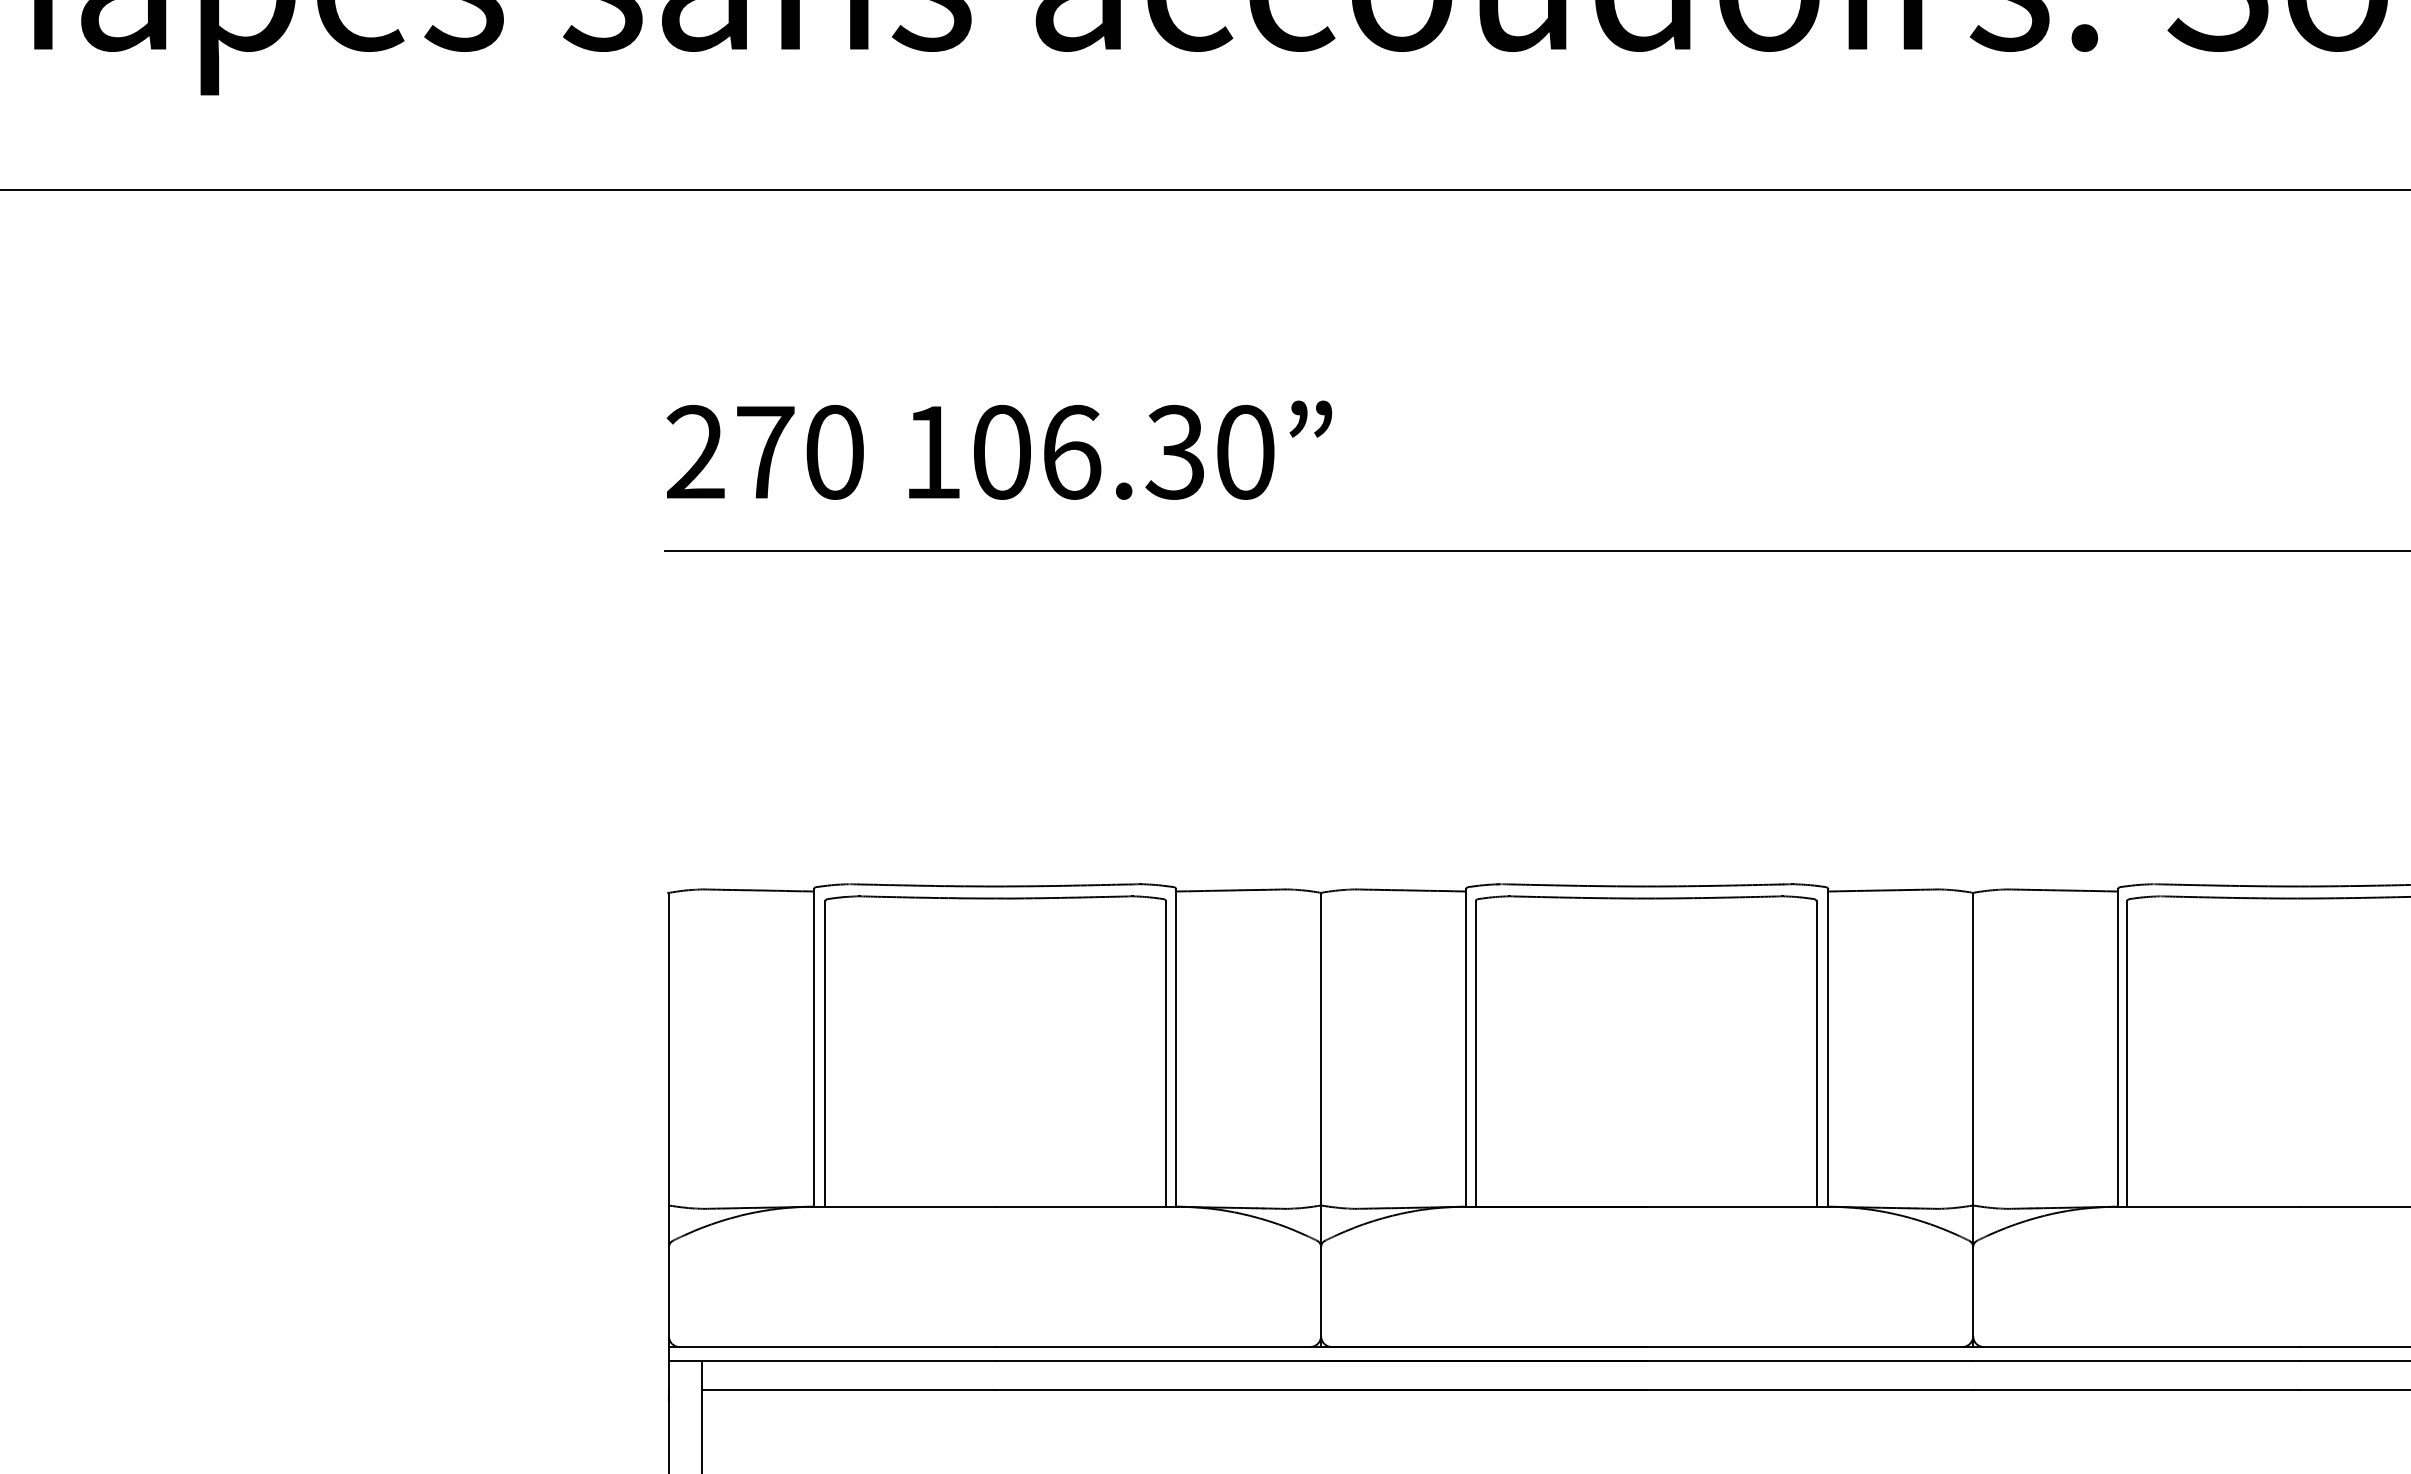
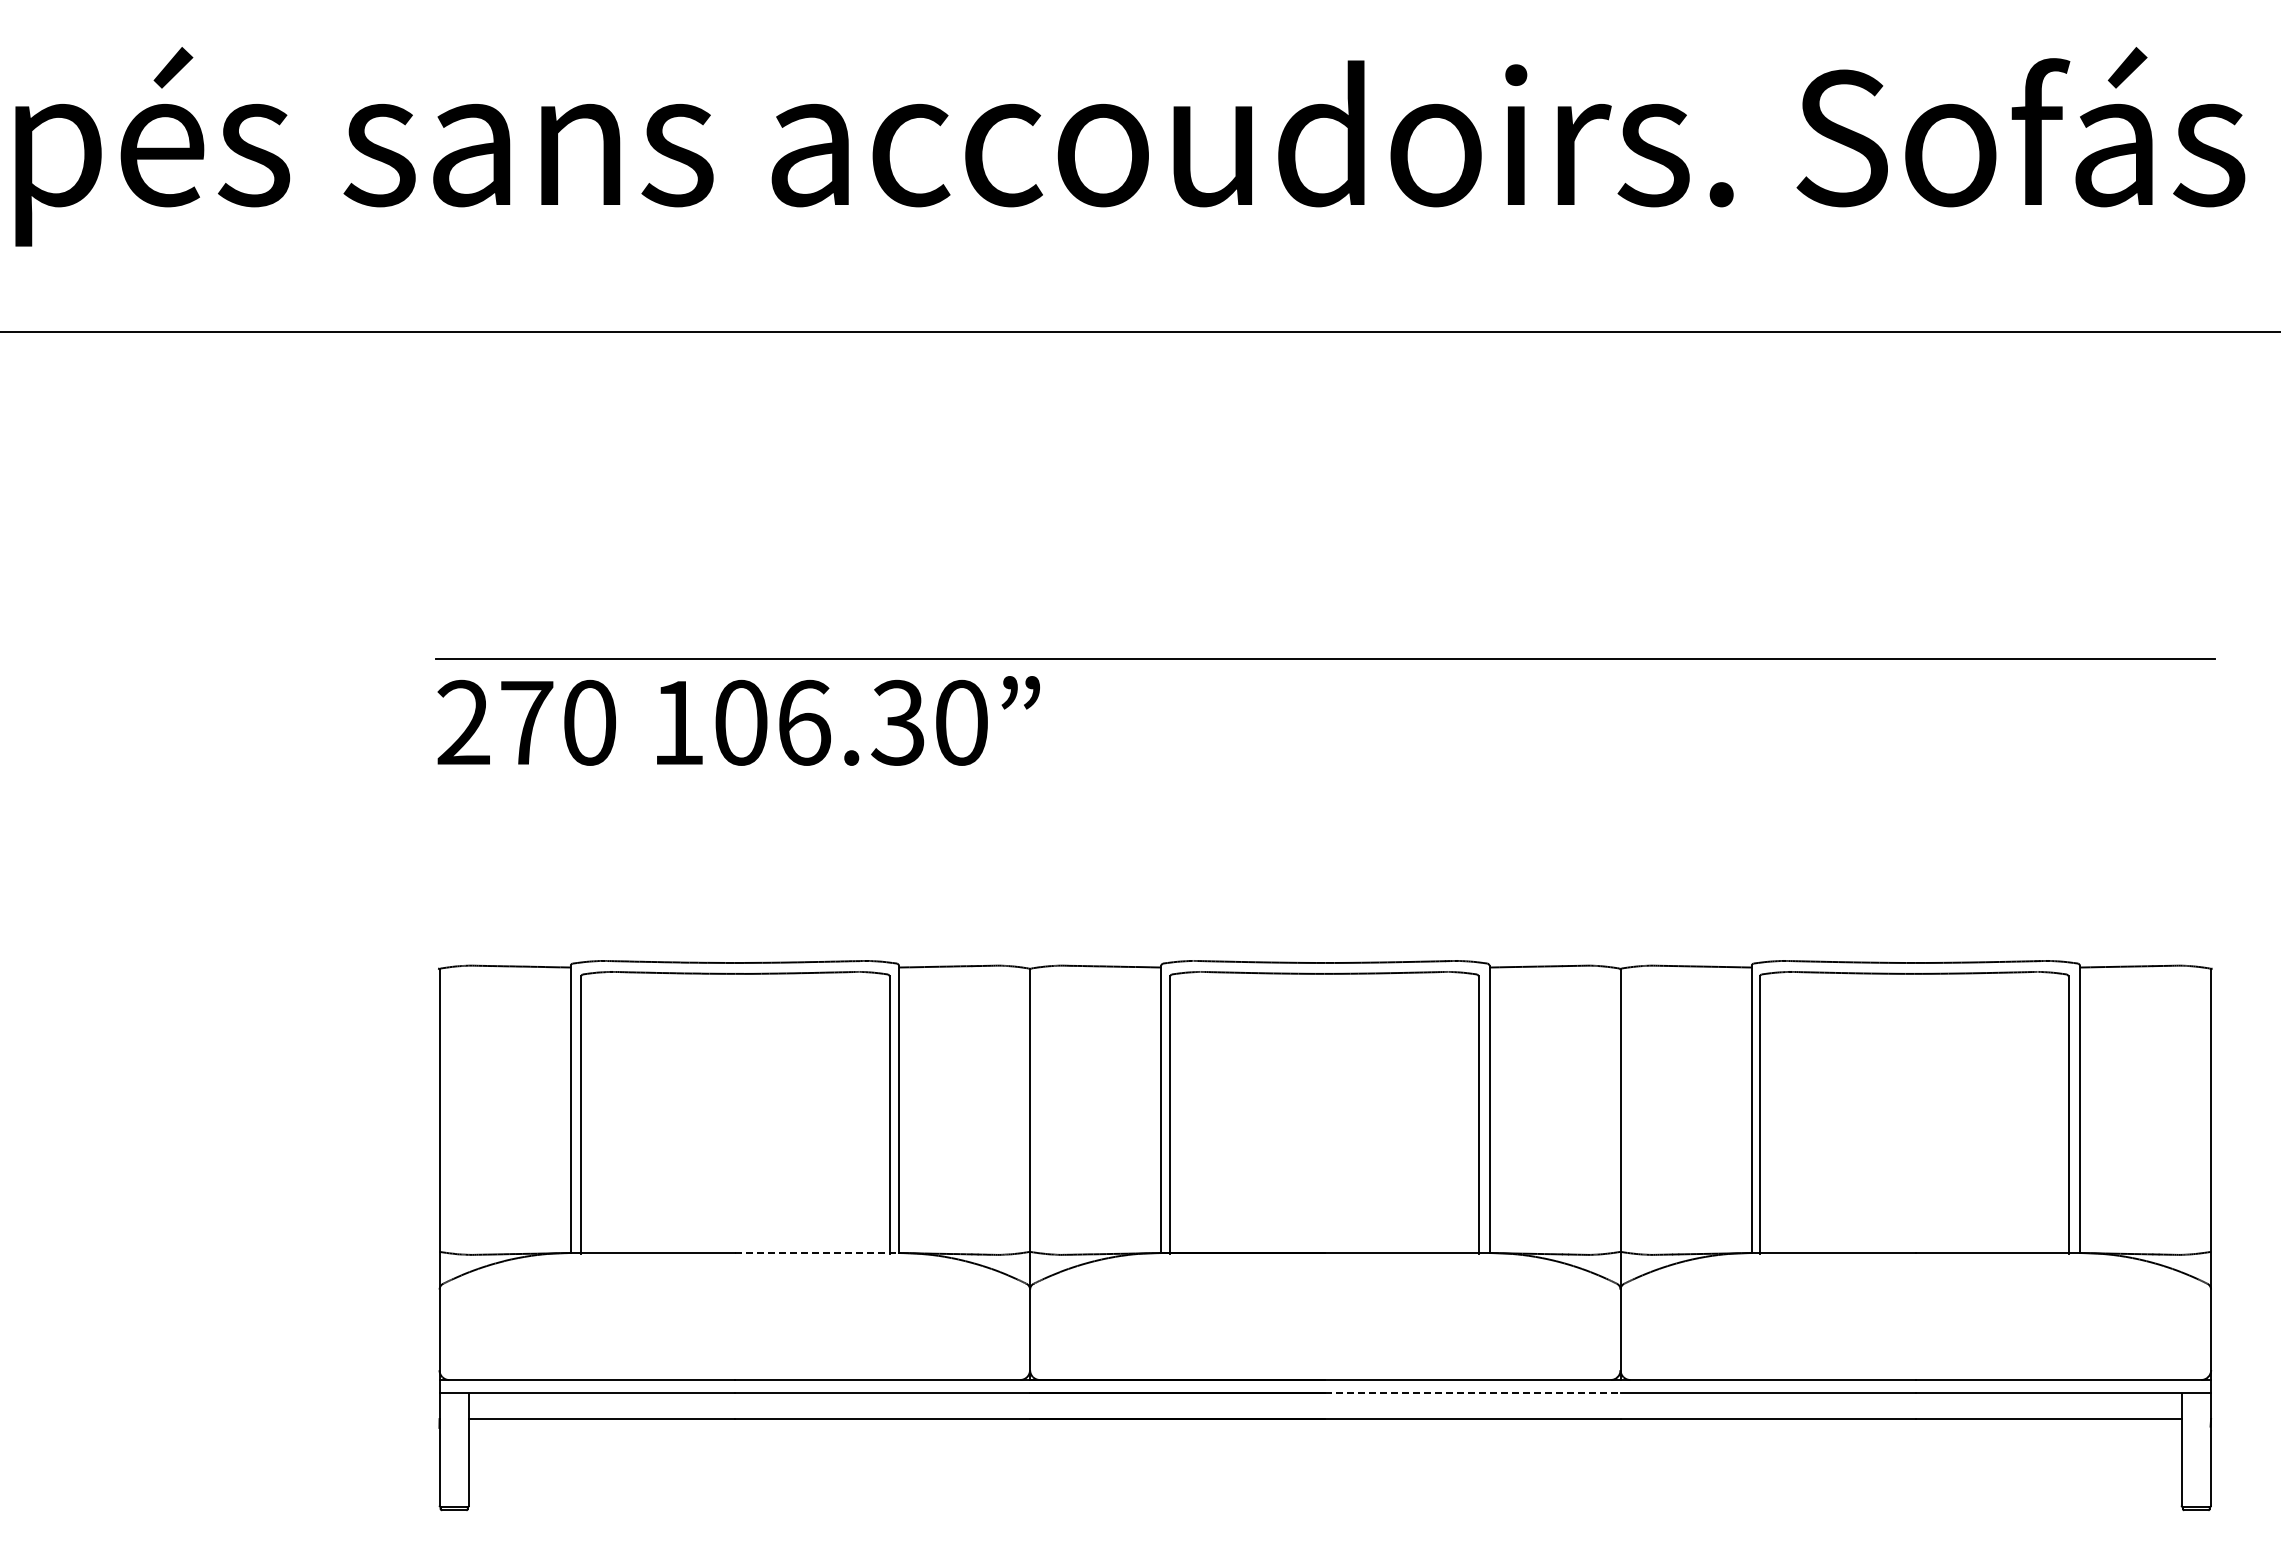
text: (999, 449) -> (738, 720), moved
line: (1085, 1207) -> (816, 1253), solid -> dashed
line: (1809, 1361) -> (1472, 1393), solid -> dashed

